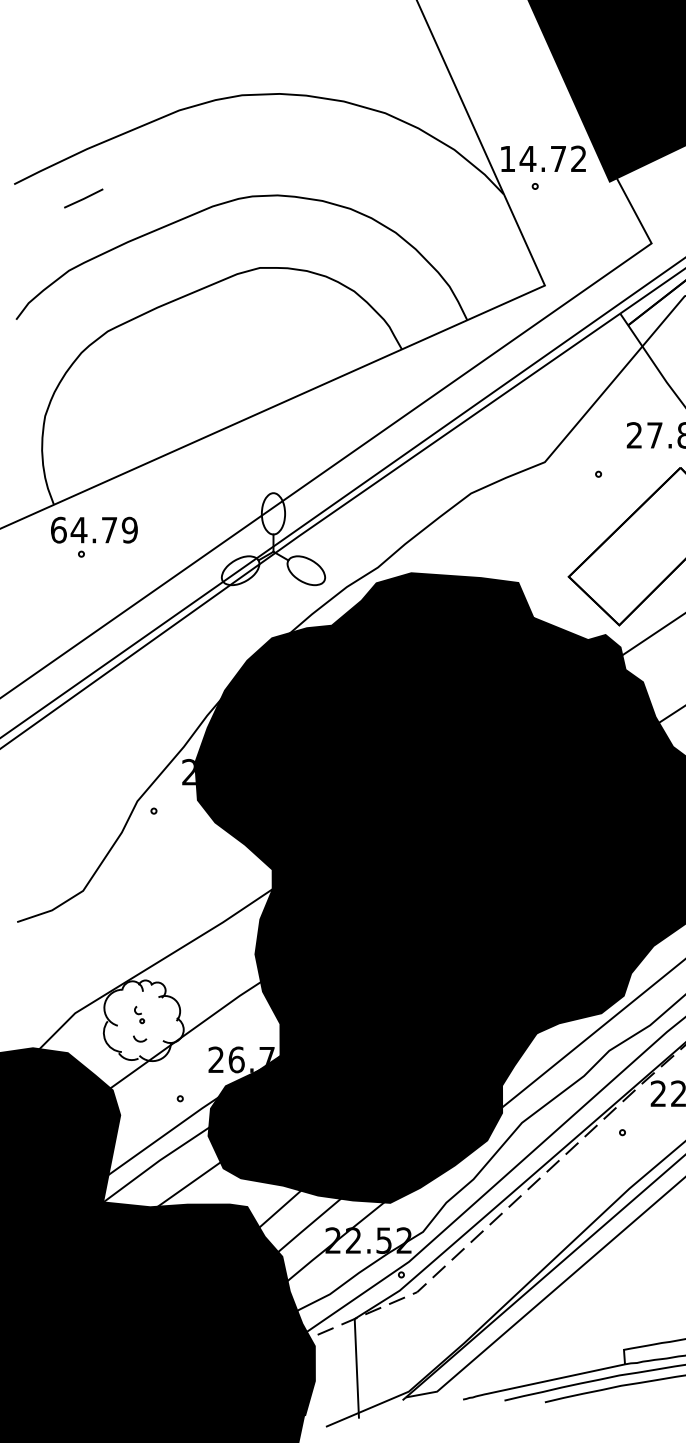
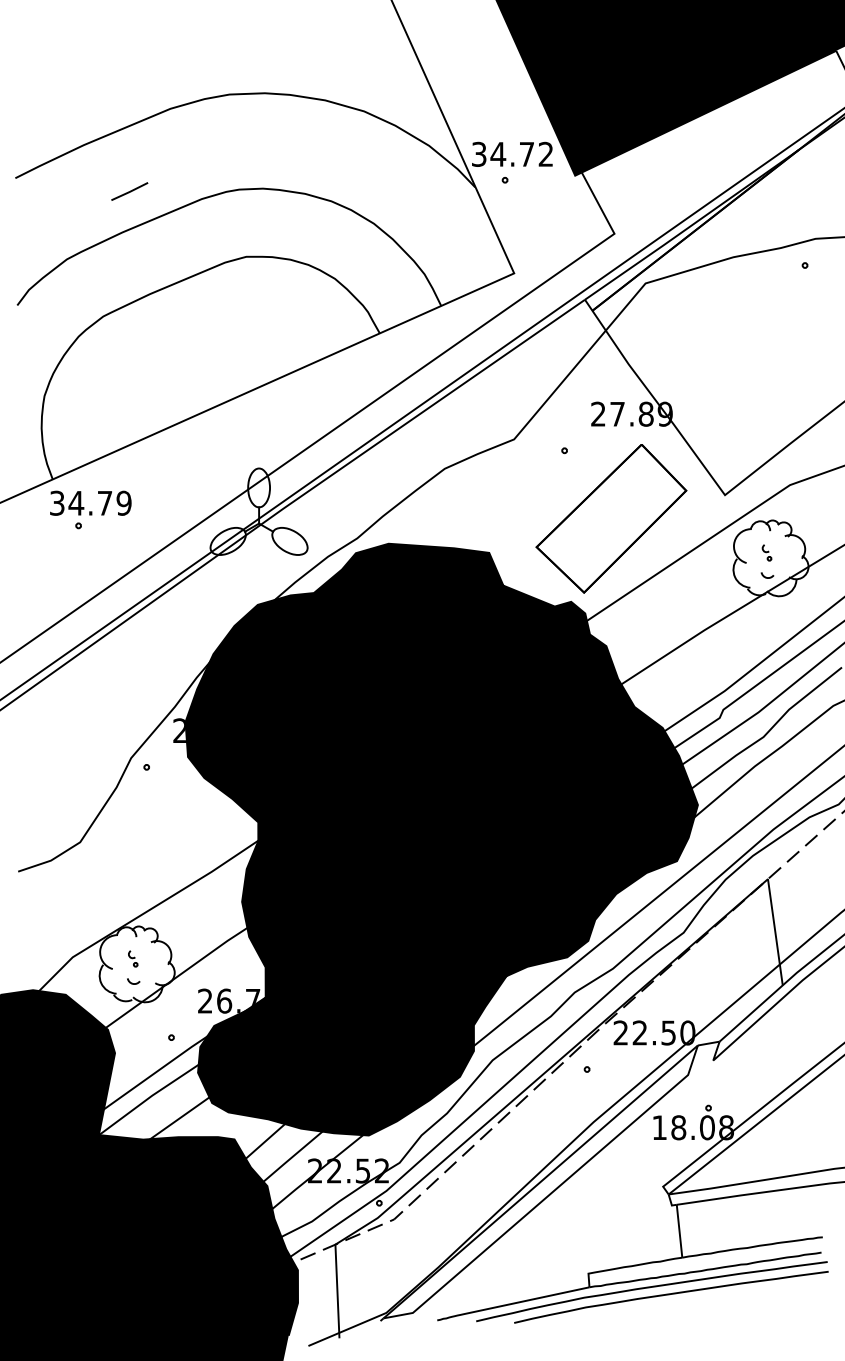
text: (508, 158) -> (479, 153), 14.72 -> 34.72
line: (83, 198) -> (129, 191), moved
text: (58, 529) -> (57, 502), 64.79 -> 34.79

